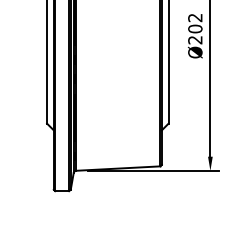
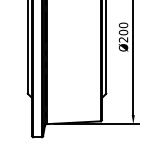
text: (195, 18) -> (123, 25), Ø202 -> Ø200

